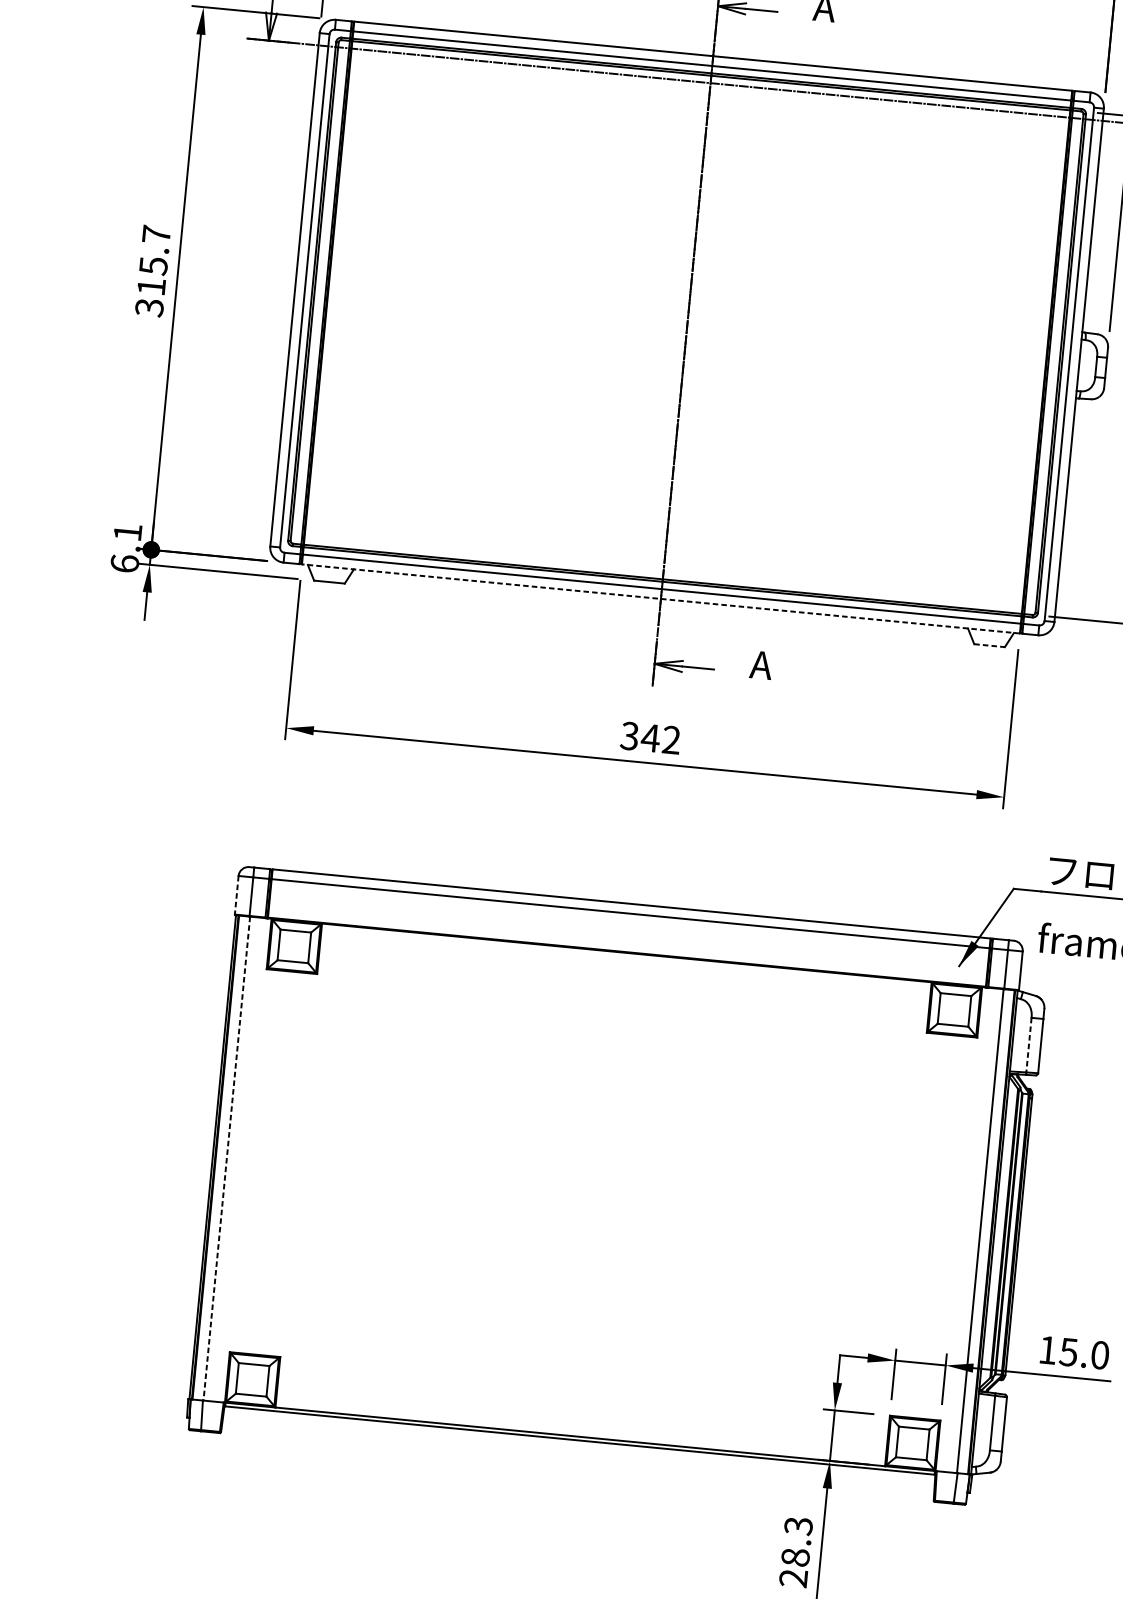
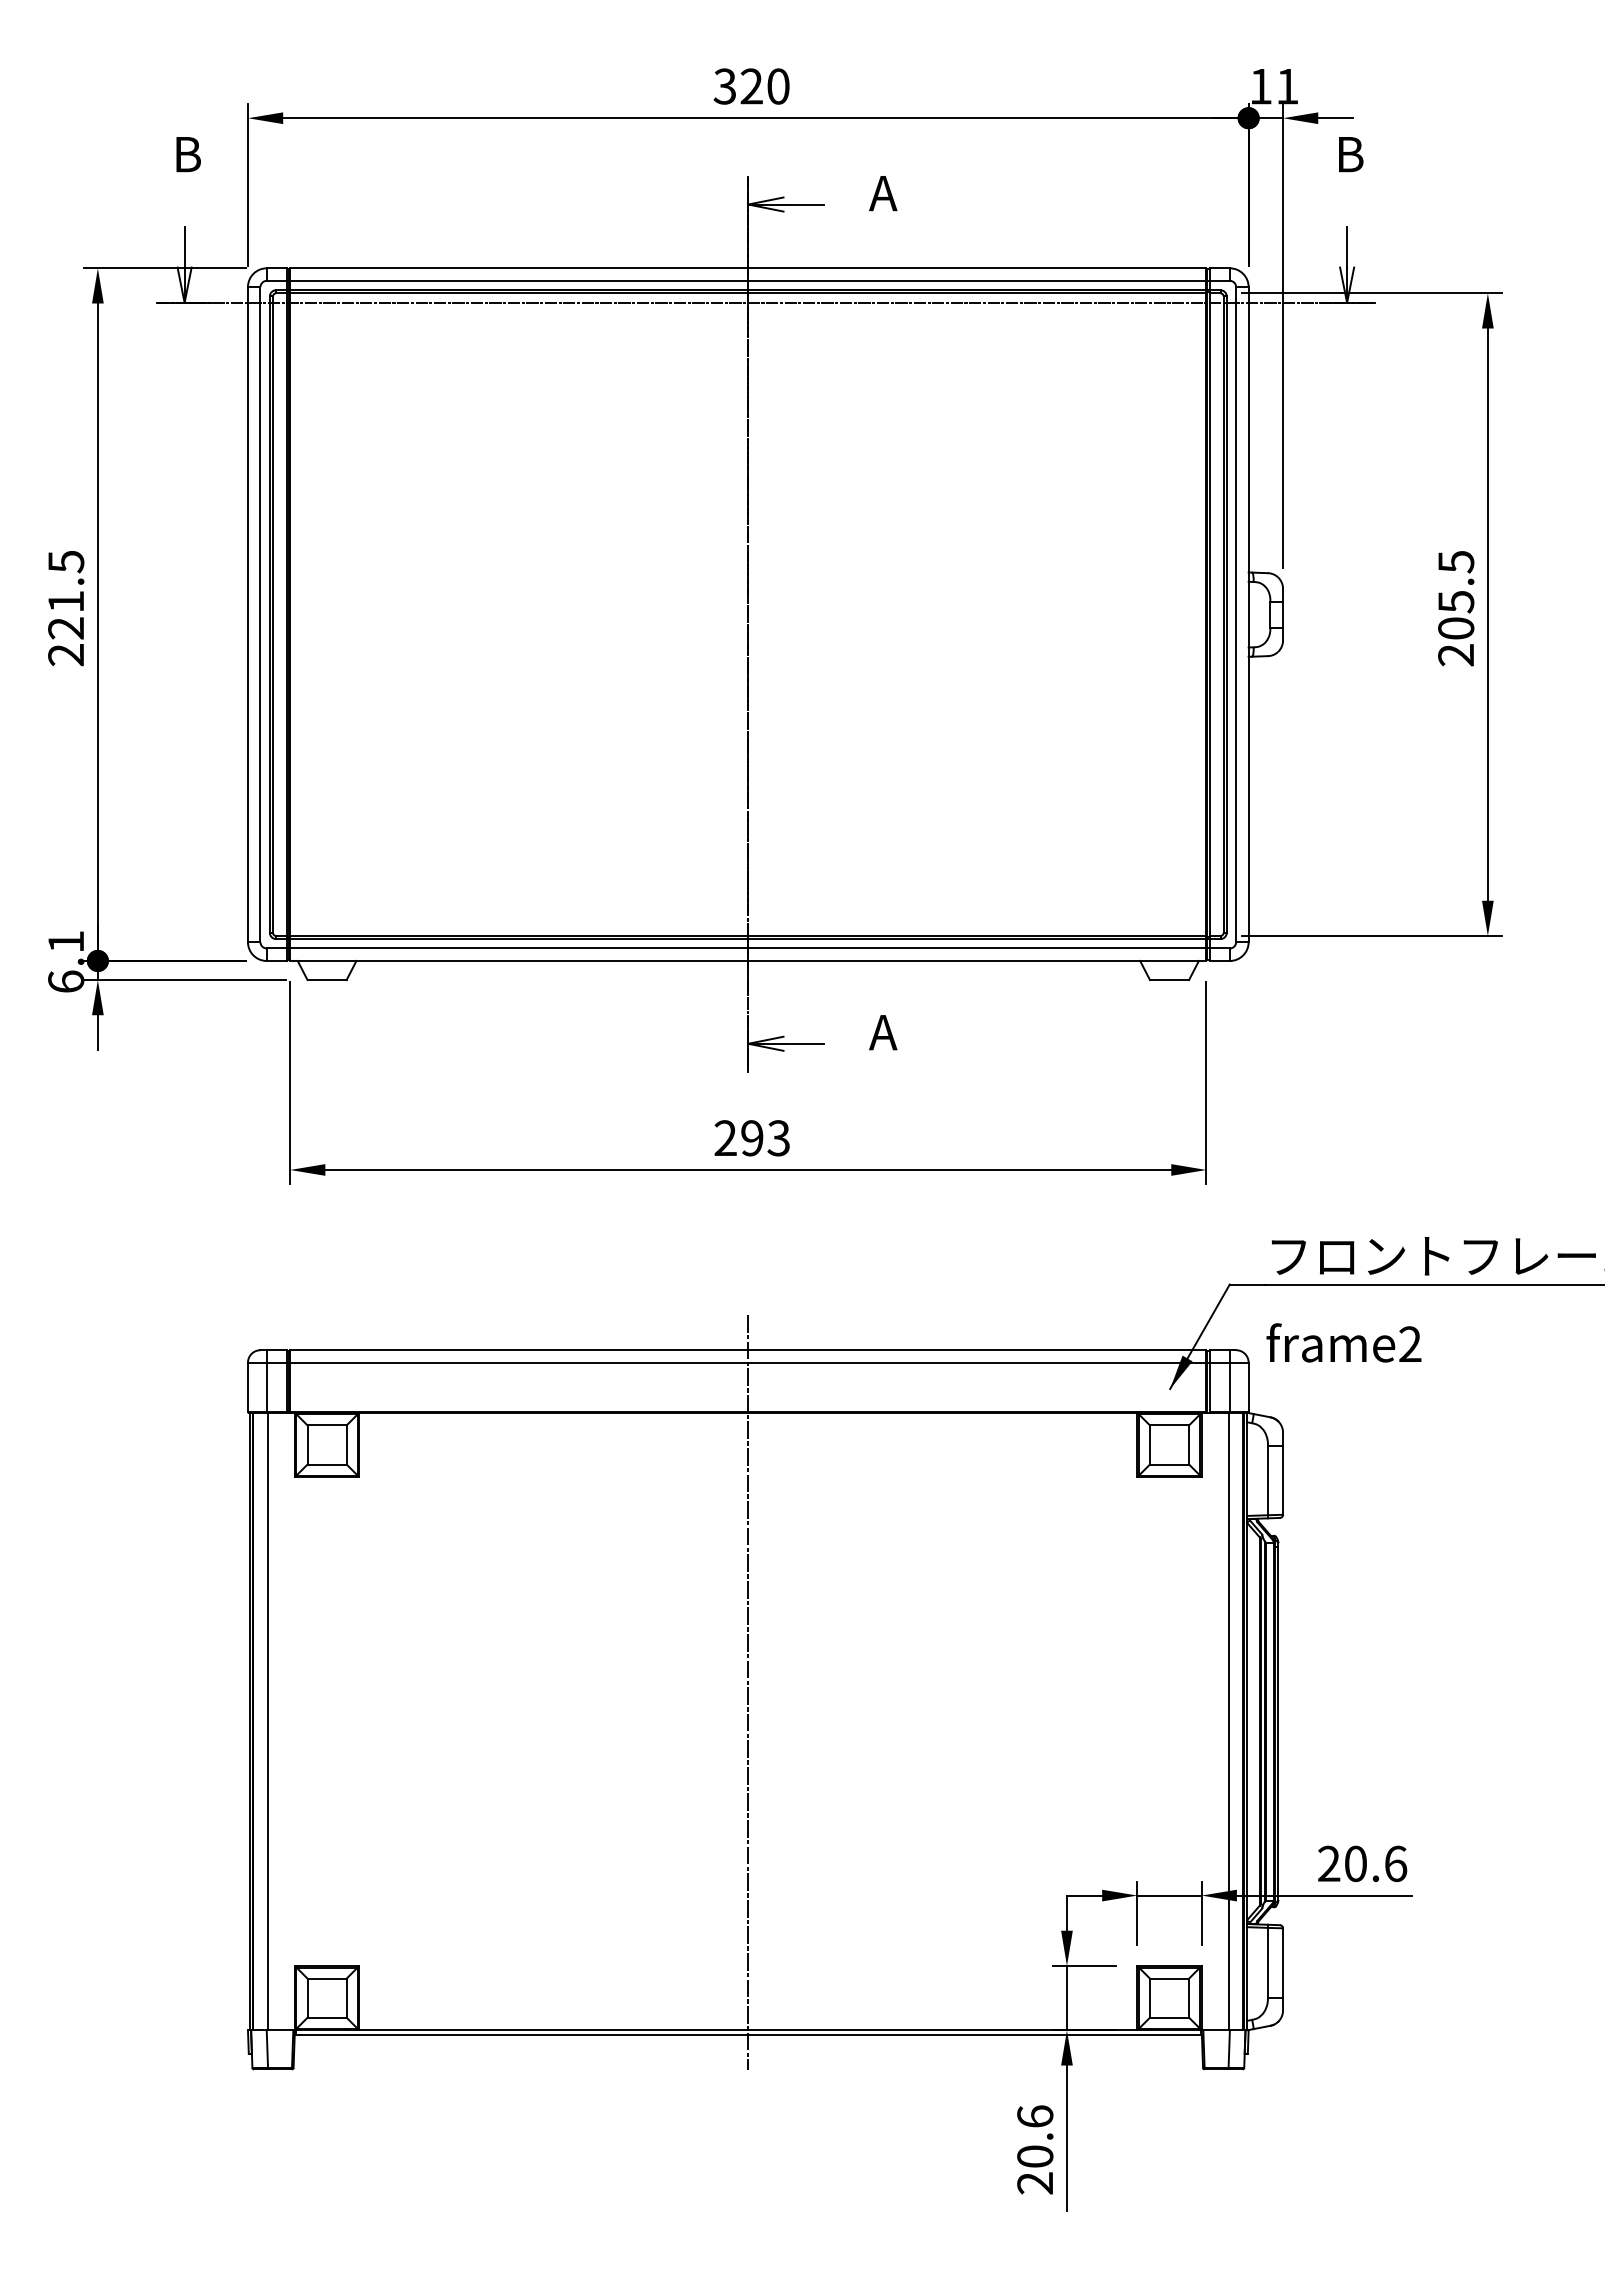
text: (153, 271) -> (66, 608), 315.7 -> 221.5
line: (660, 598) -> (747, 960), dashed -> solid
line: (989, 646) -> (1169, 980), dashed -> solid
text: (650, 738) -> (751, 1138), 342 -> 293
line: (236, 895) -> (247, 1387), dashed -> solid
line: (1028, 1045) -> (1267, 1480), dashed -> solid
line: (226, 1158) -> (267, 1721), dashed -> solid
line: (605, 1172) -> (748, 1692), added
text: (1074, 1352) -> (1362, 1863), 15.0 -> 20.6
text: (797, 1541) -> (1035, 2136), 28.3 -> 20.6

